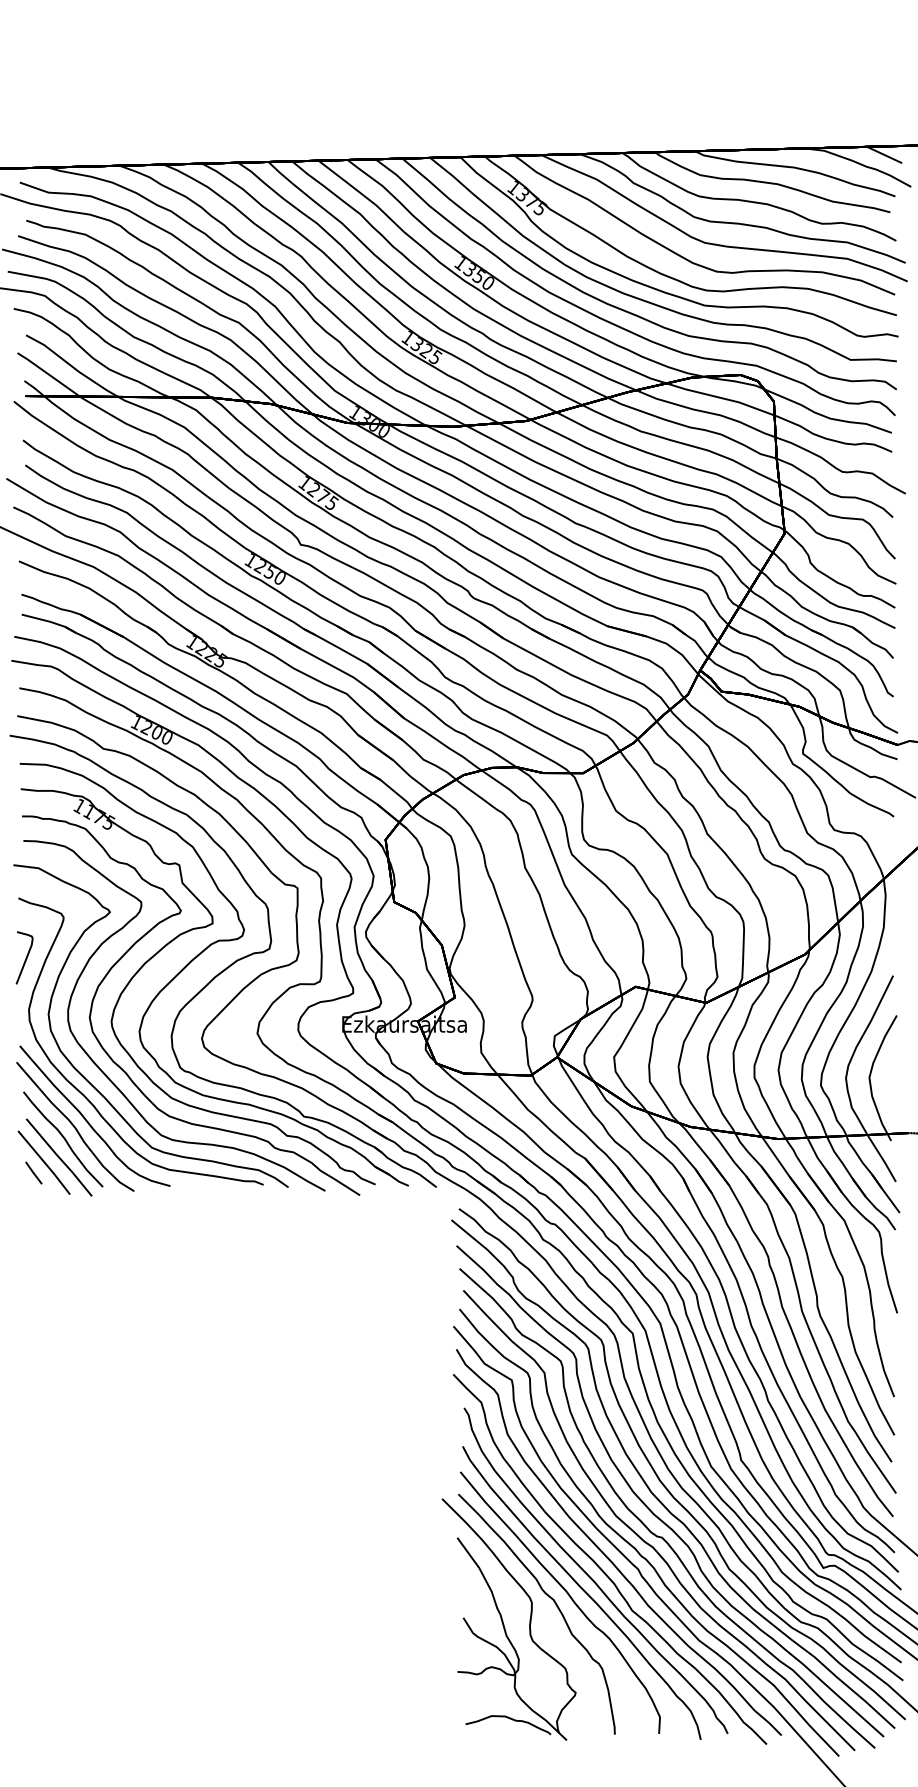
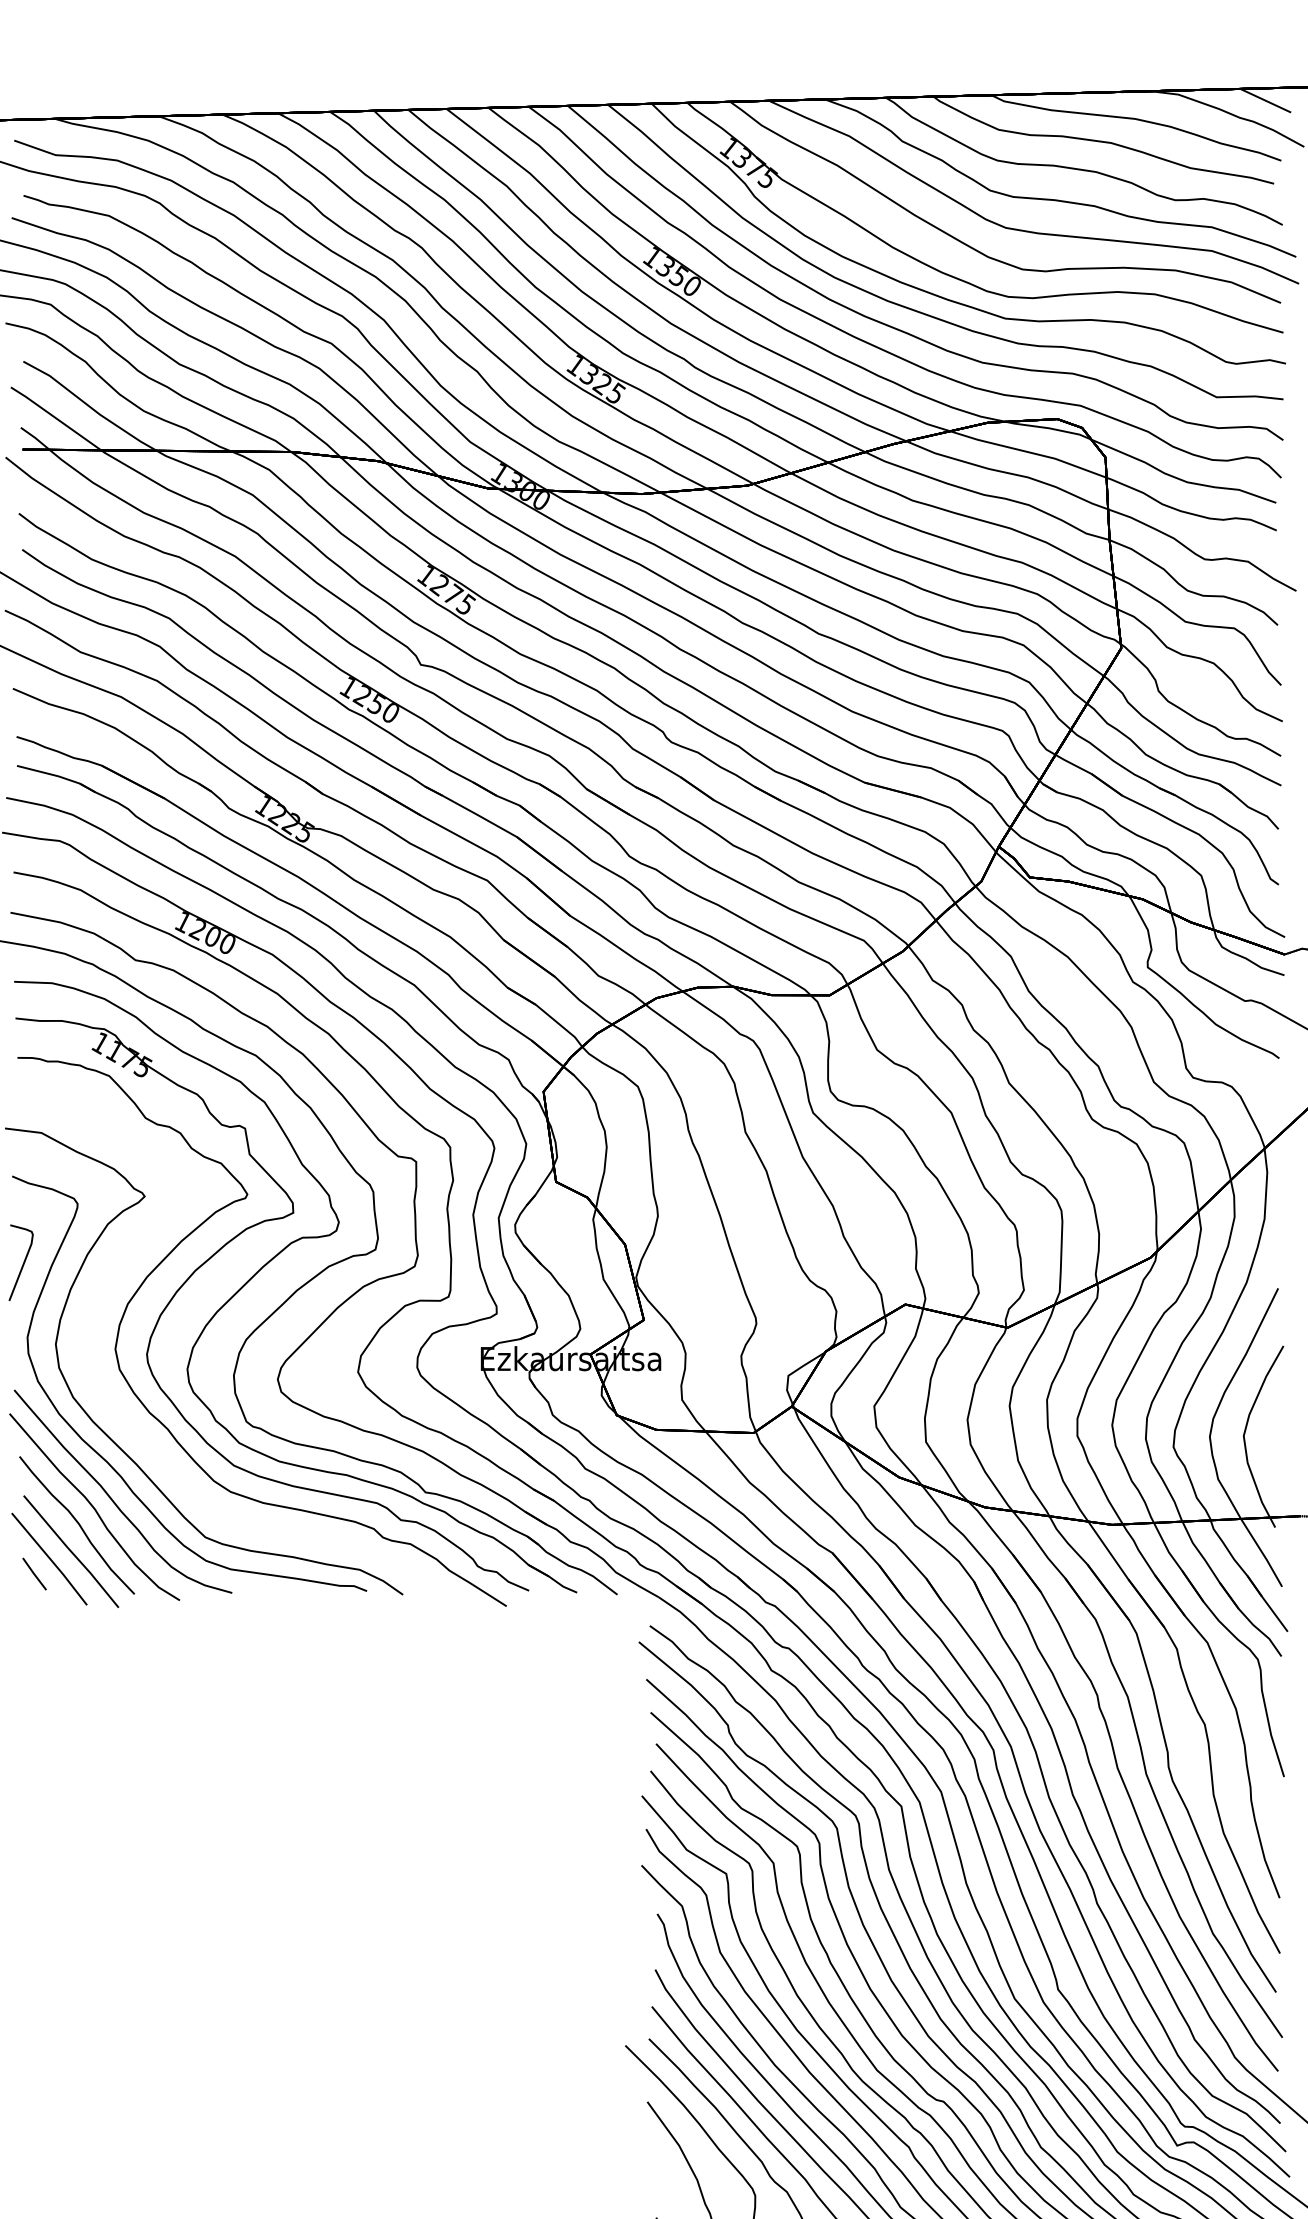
curve: (108, 1076) -> (142, 1434), removed

